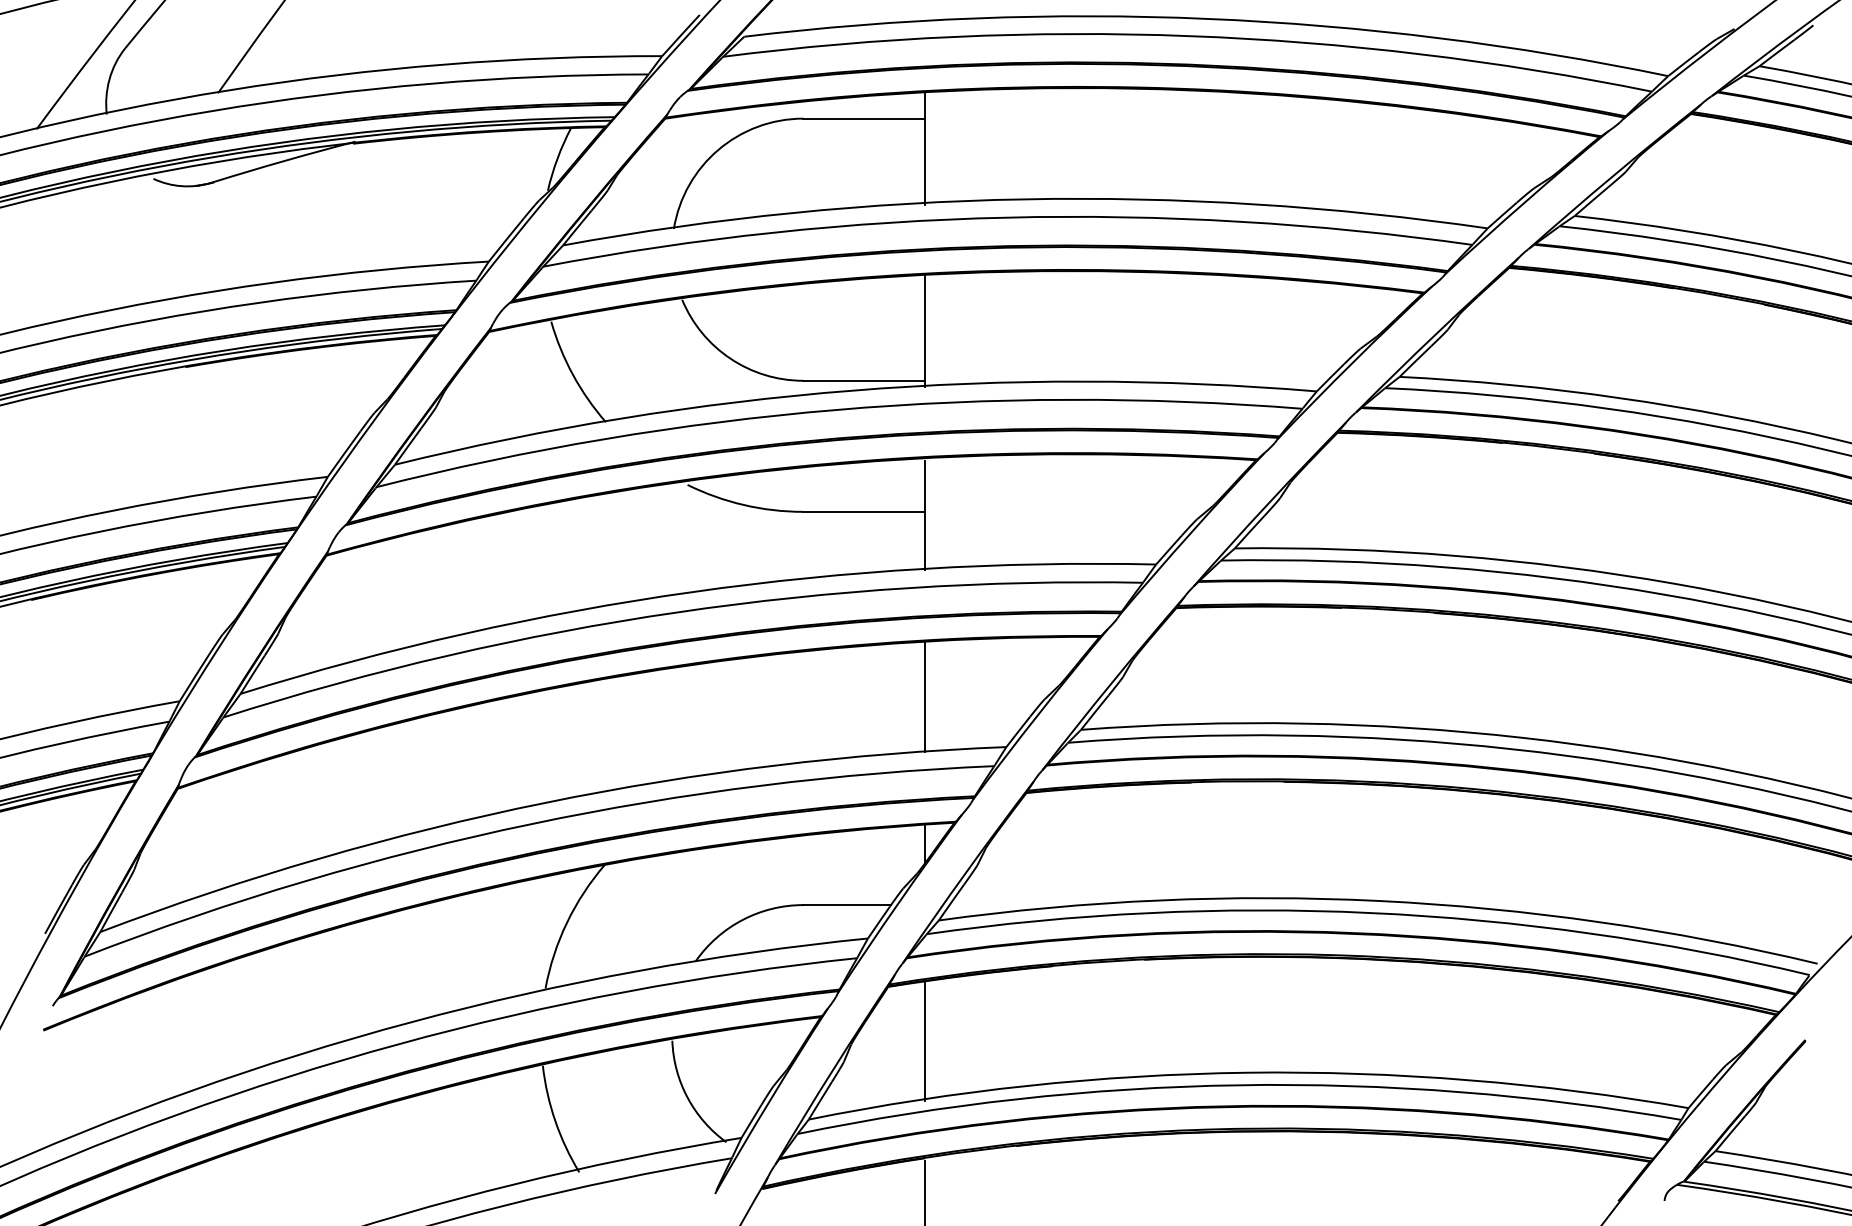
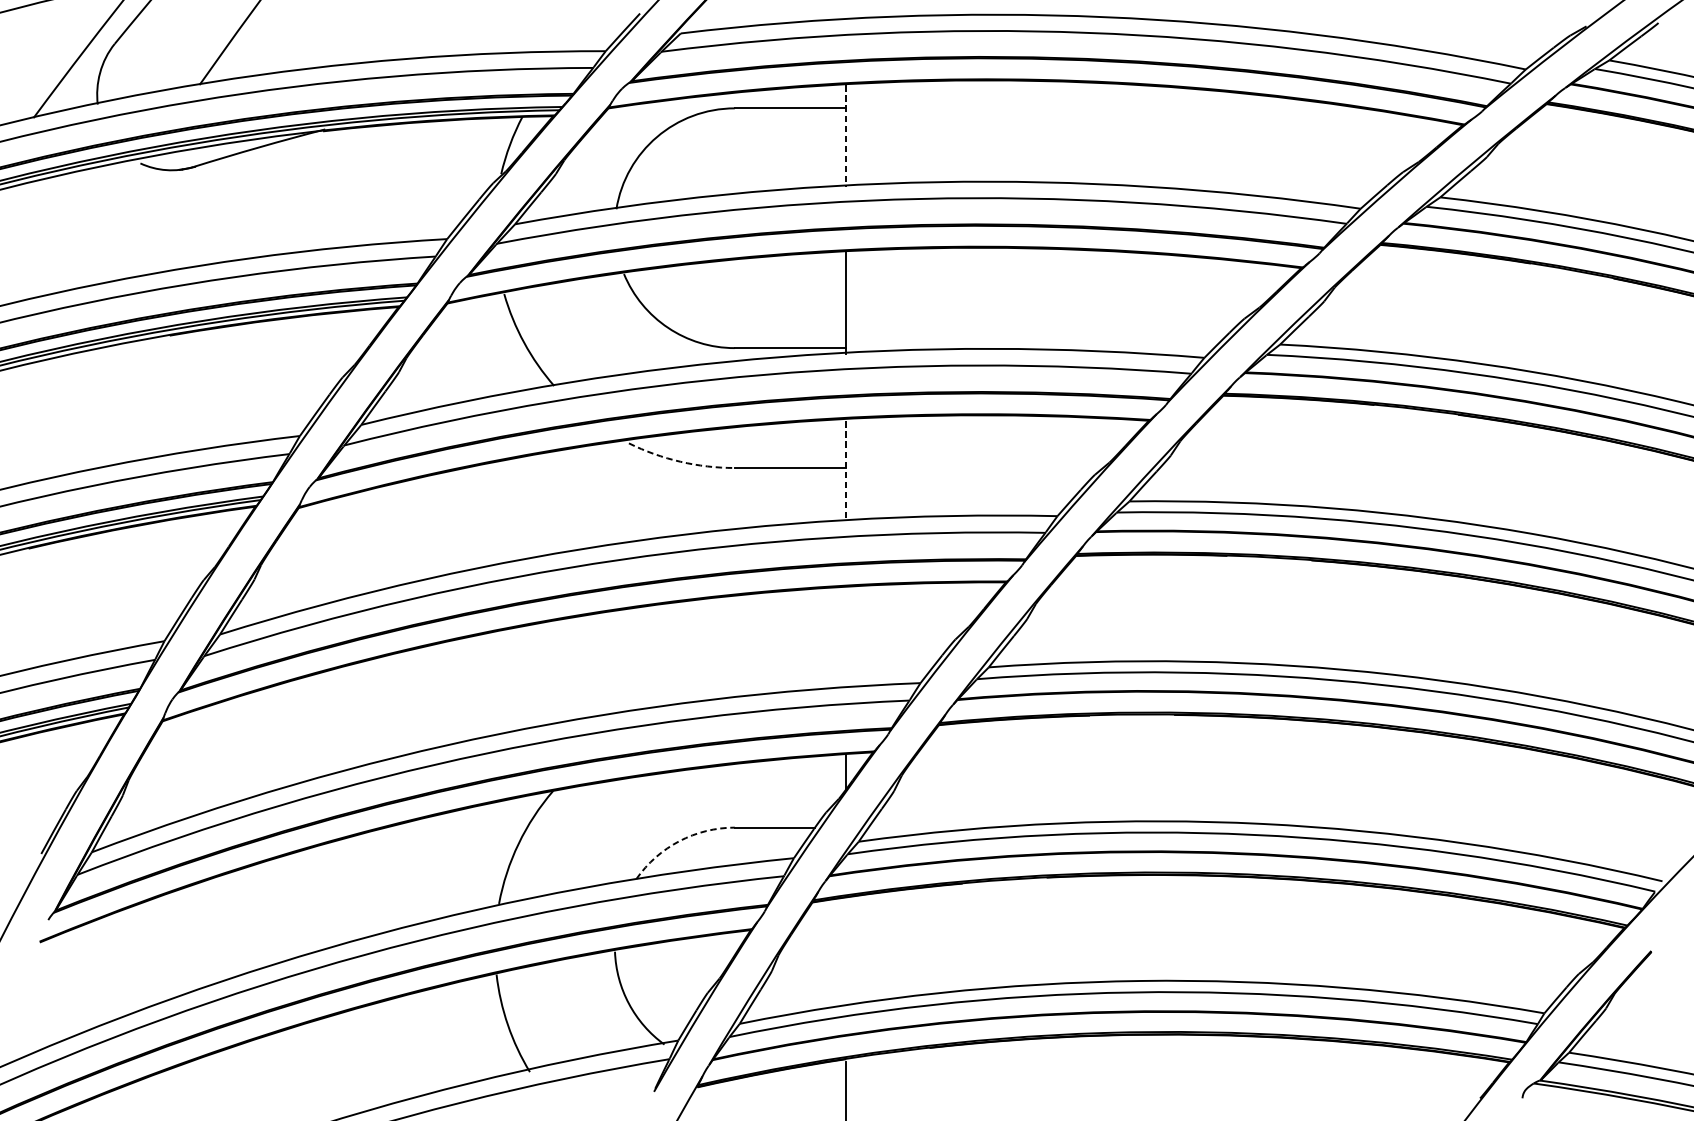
line: (925, 149) -> (846, 136), solid -> dashed
arc: (743, 505) -> (680, 462), solid -> dashed
line: (925, 515) -> (846, 471), solid -> dashed
line: (925, 697) -> (846, 637), removed
arc: (742, 919) -> (679, 840), solid -> dashed
line: (925, 1041) -> (846, 952), removed

